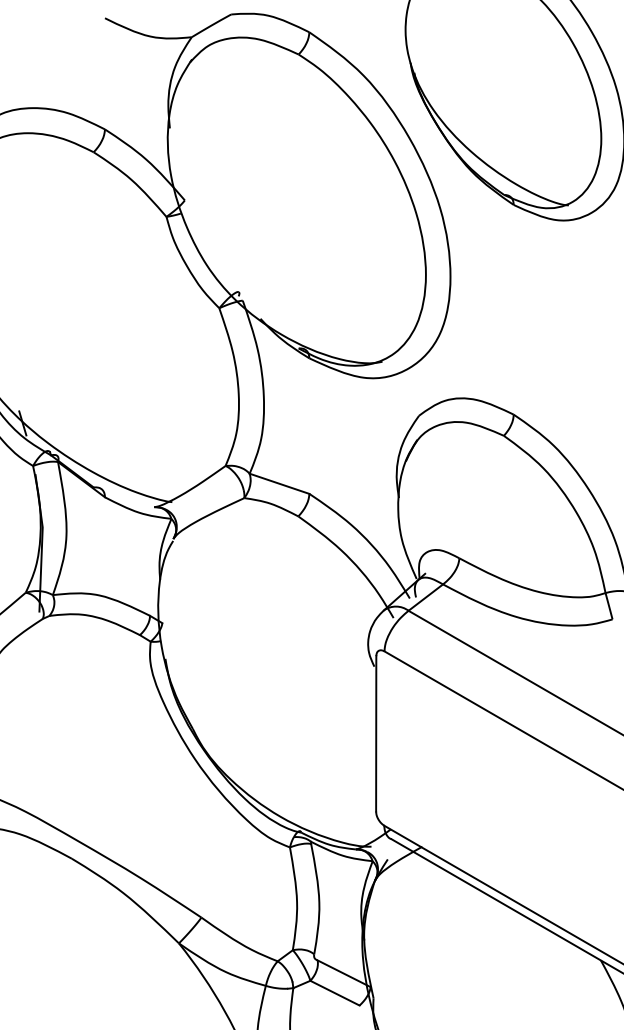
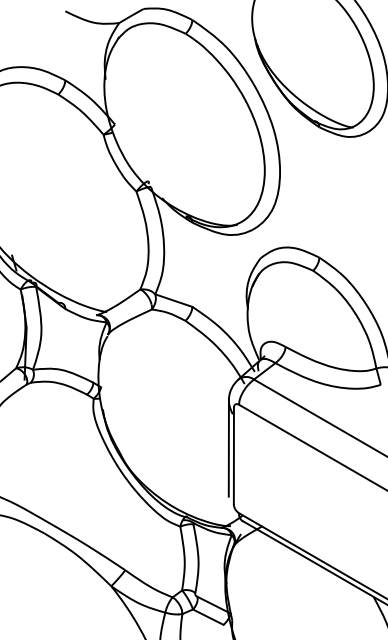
line: (367, 721) -> (228, 448), added

